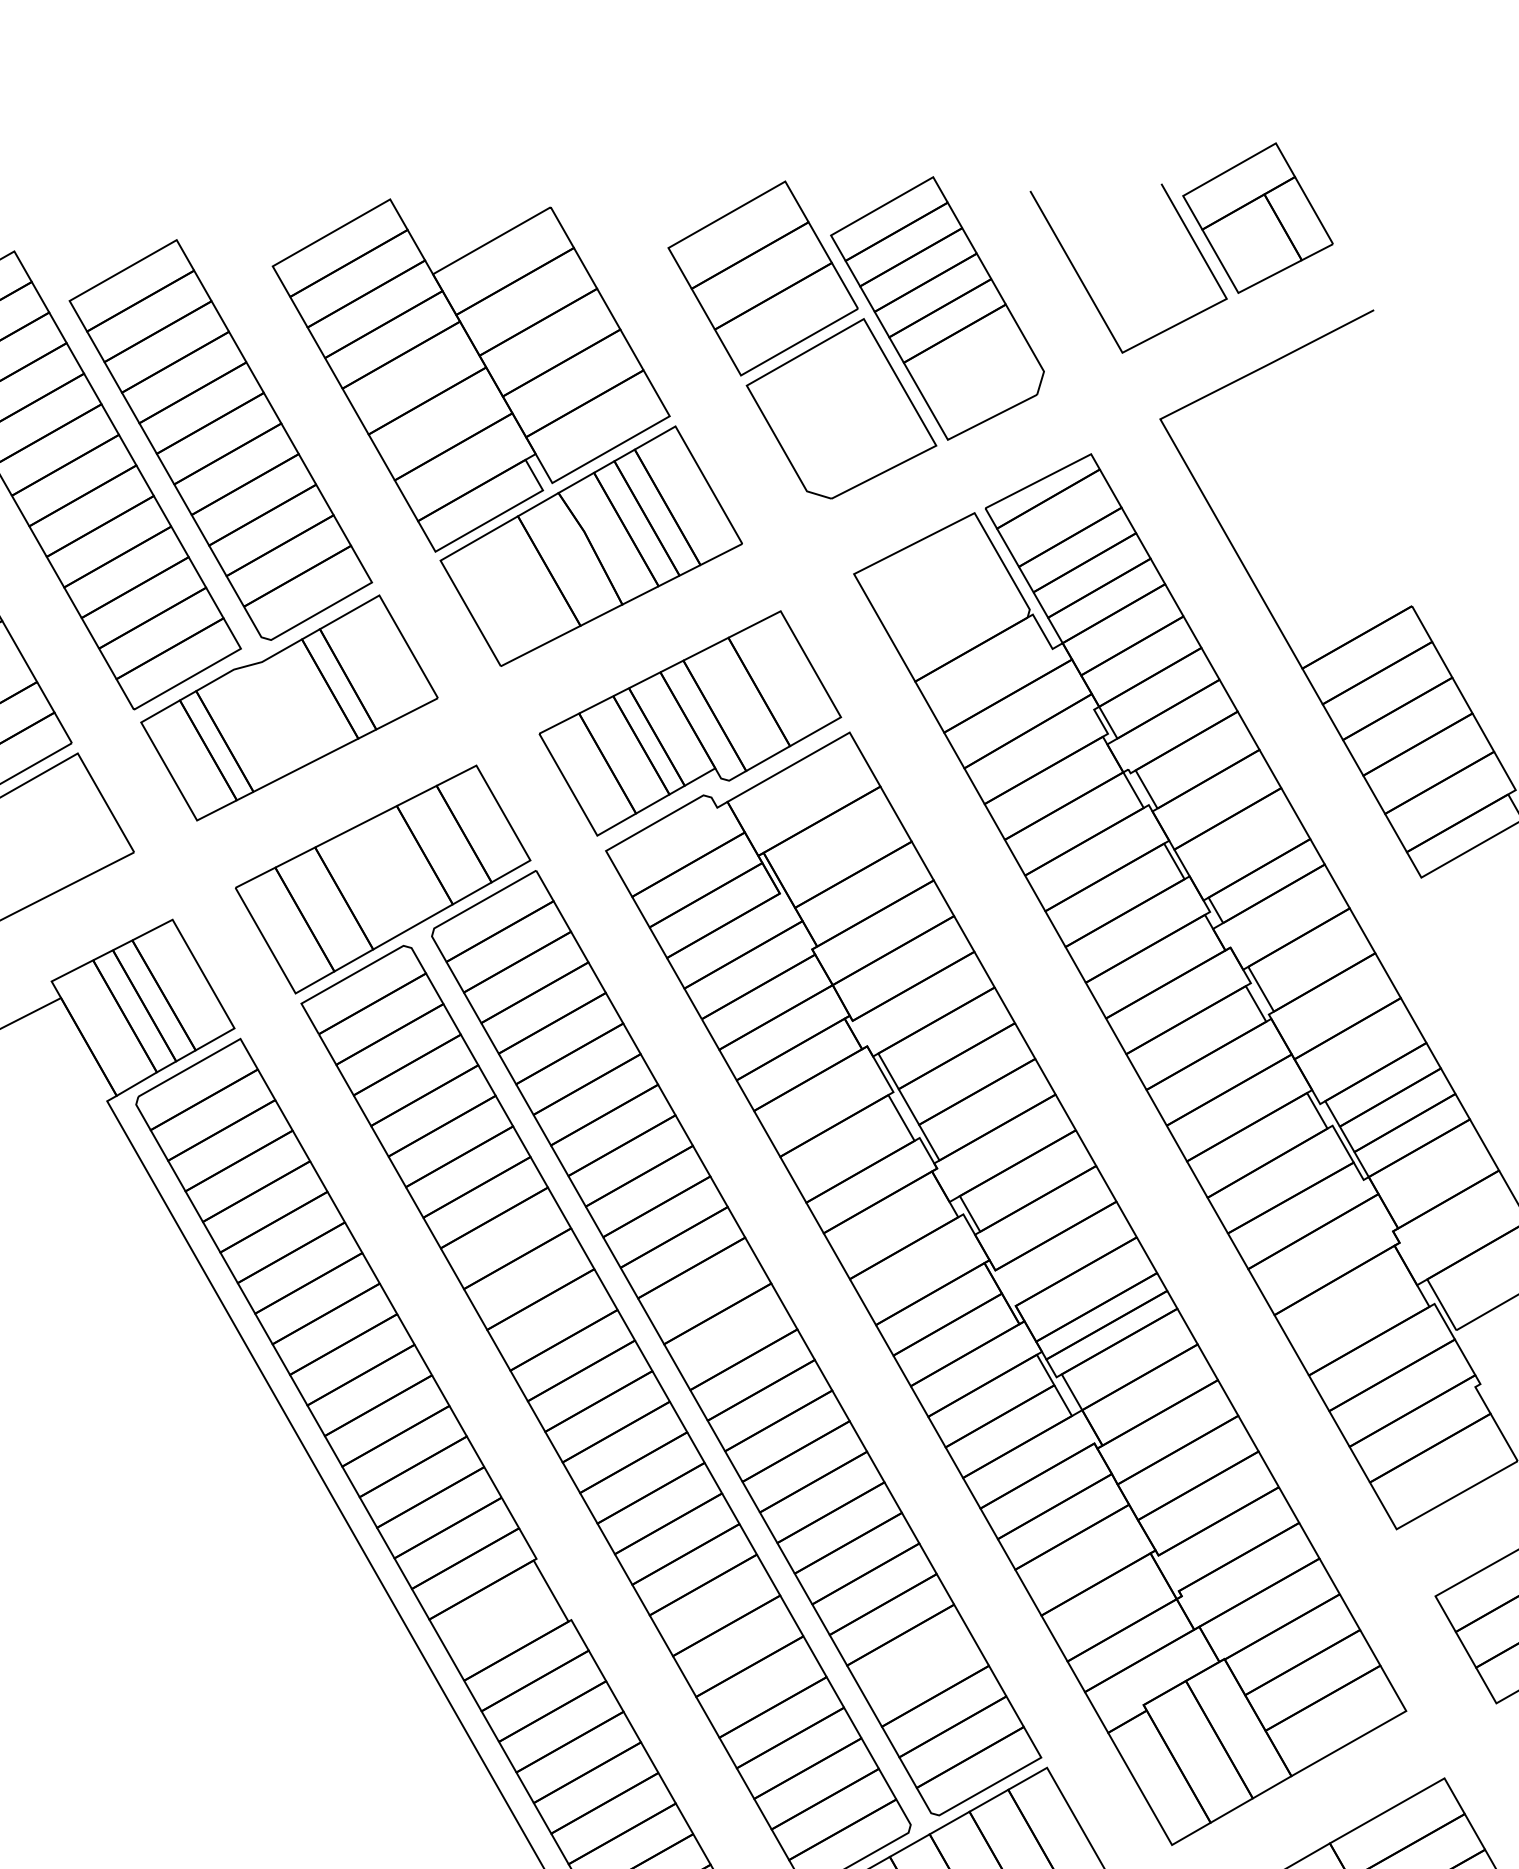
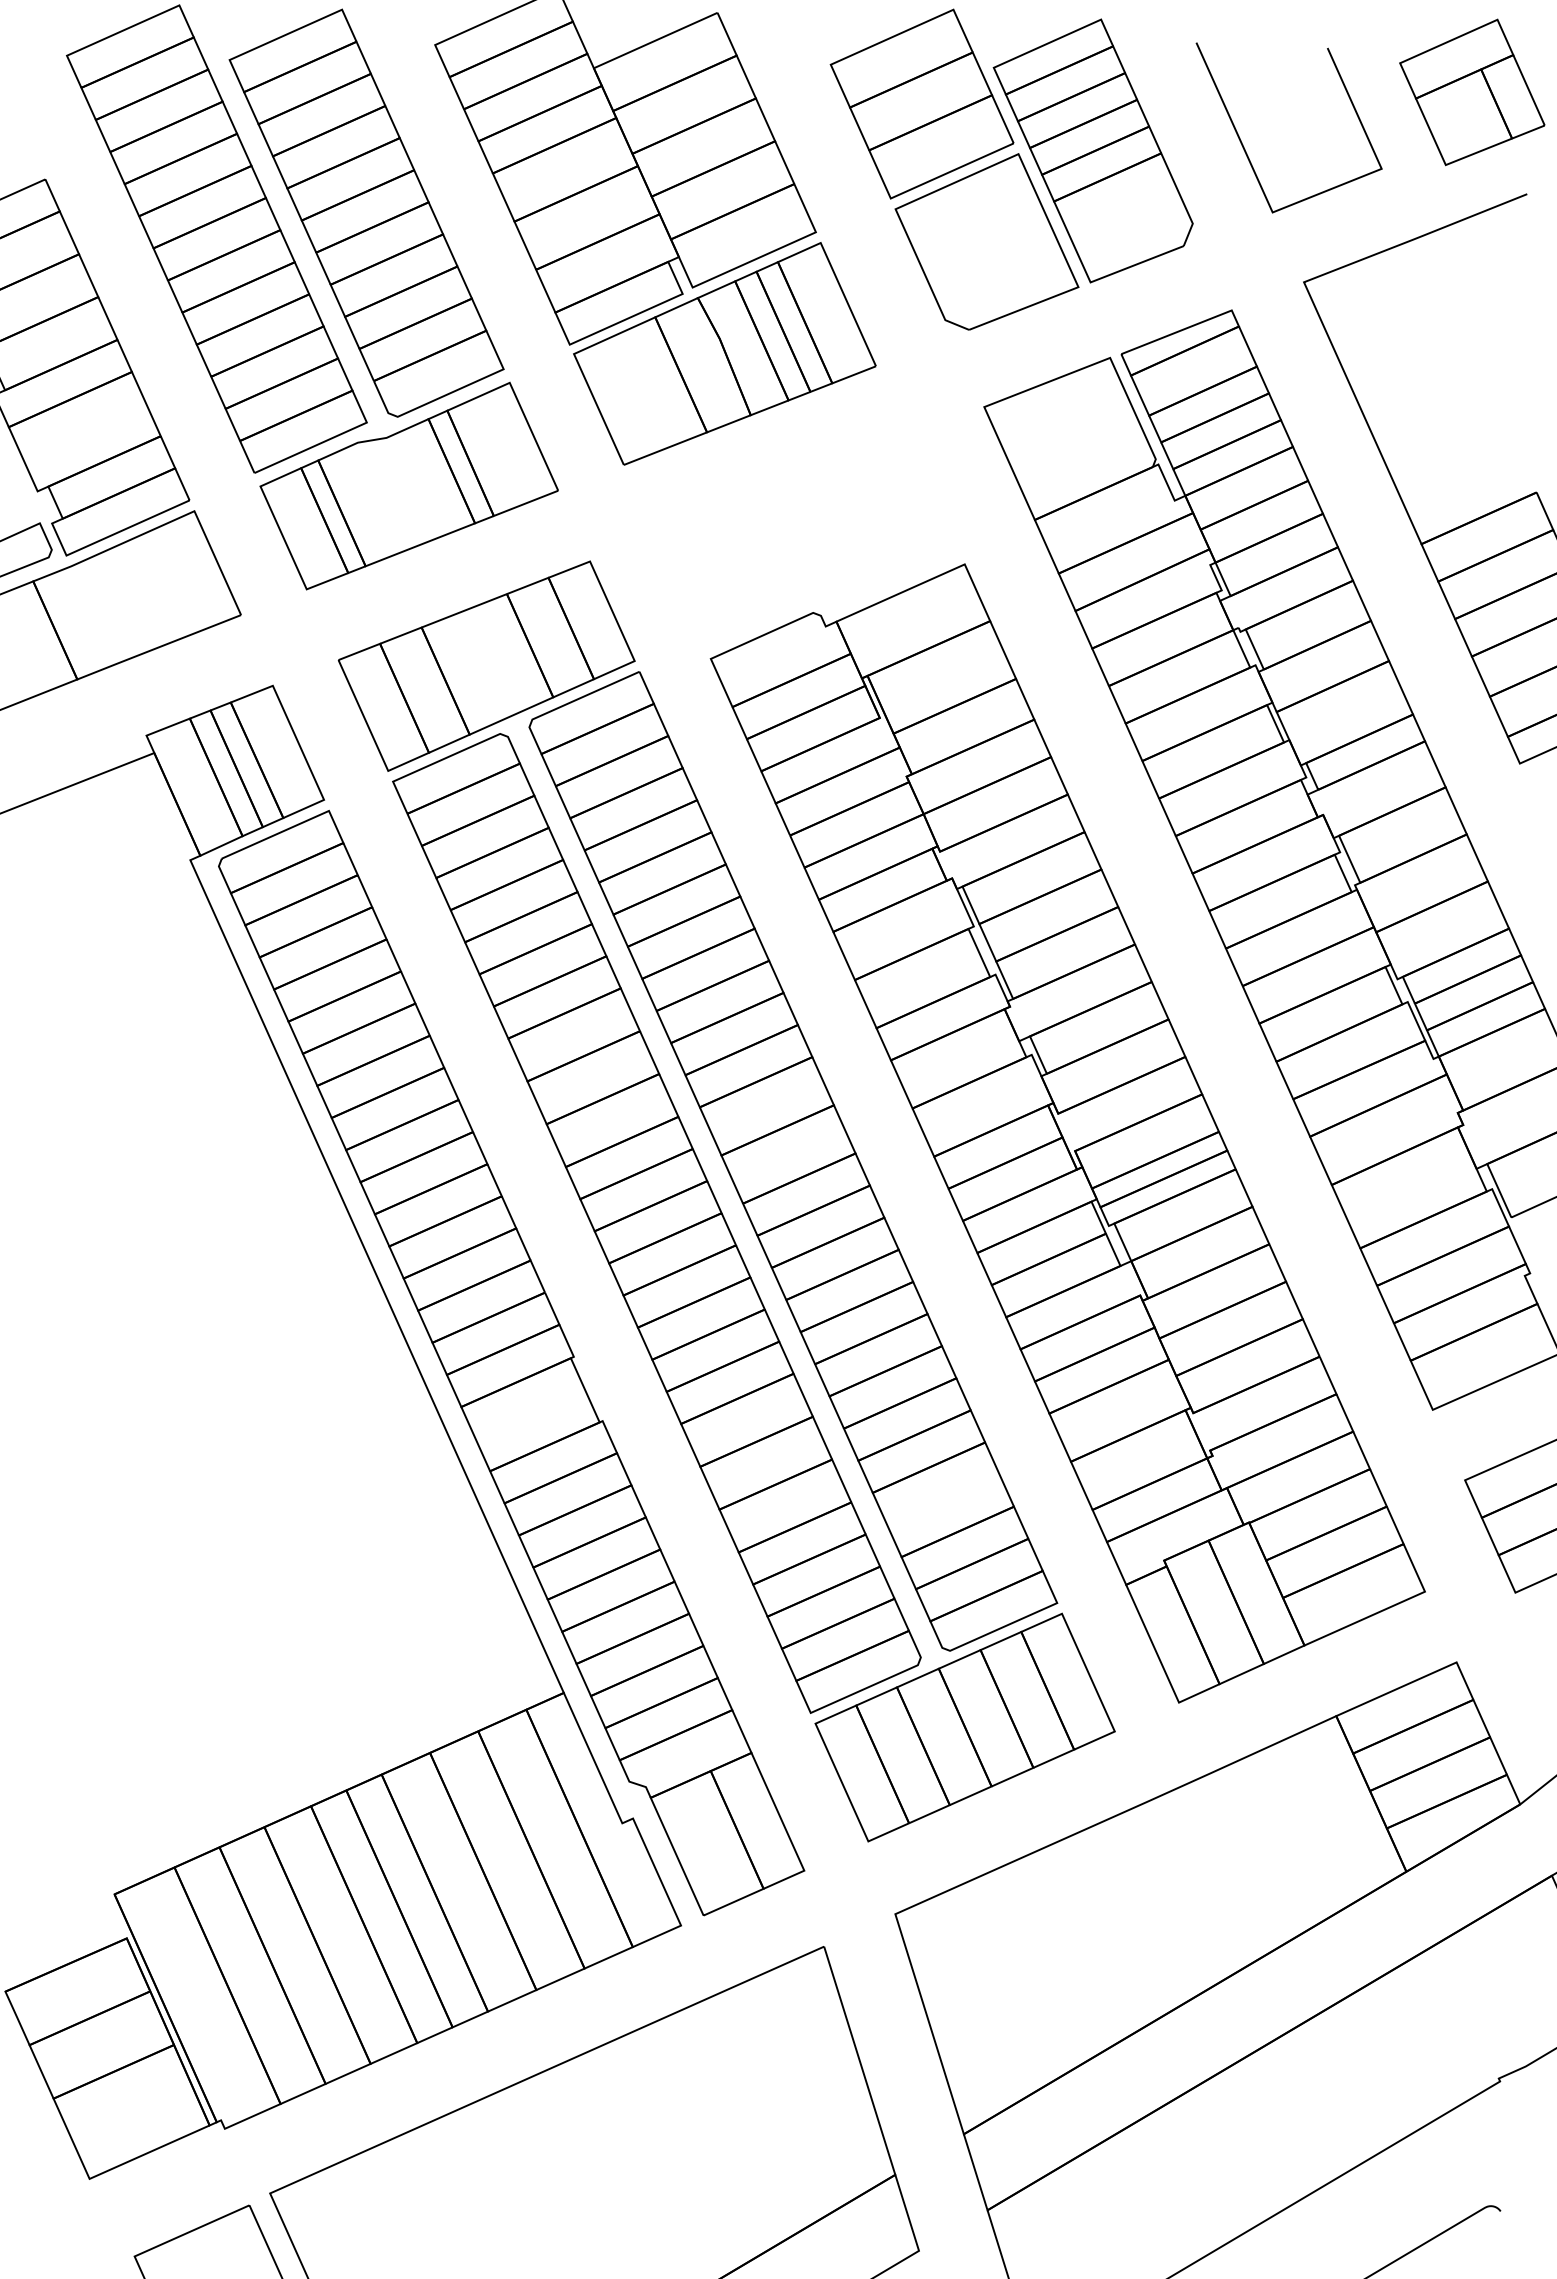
part: (1258, 218) -> (1472, 92), moved
part: (689, 722) -> (806, 539), removed

